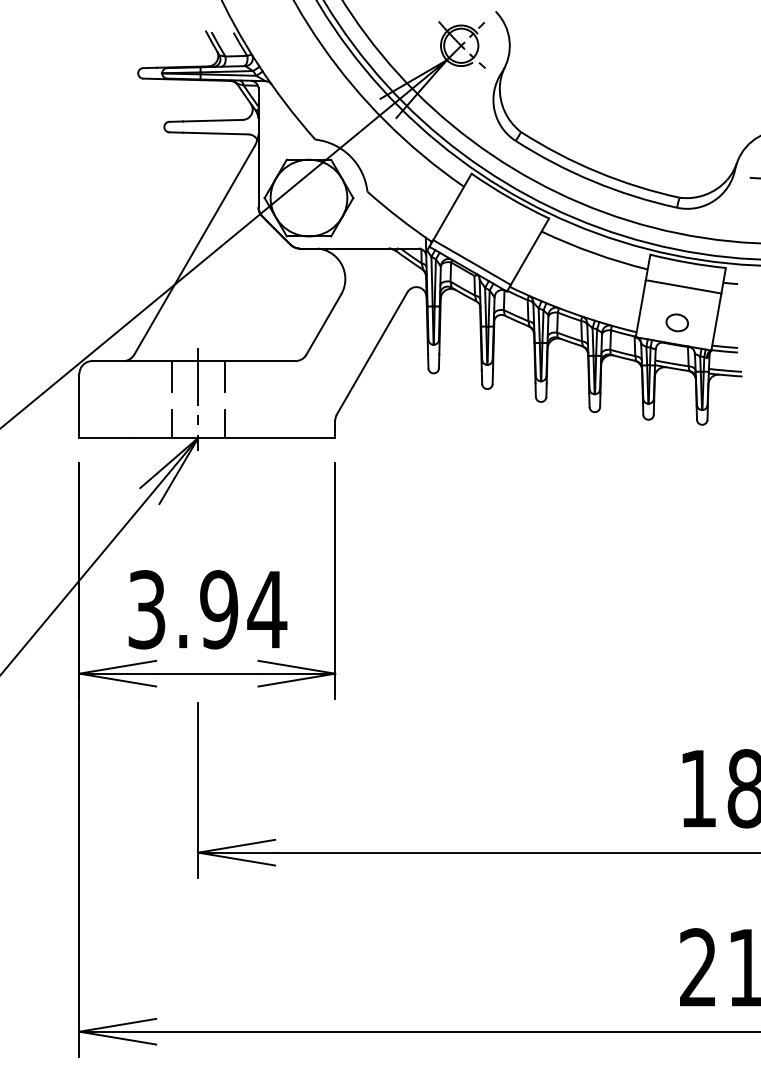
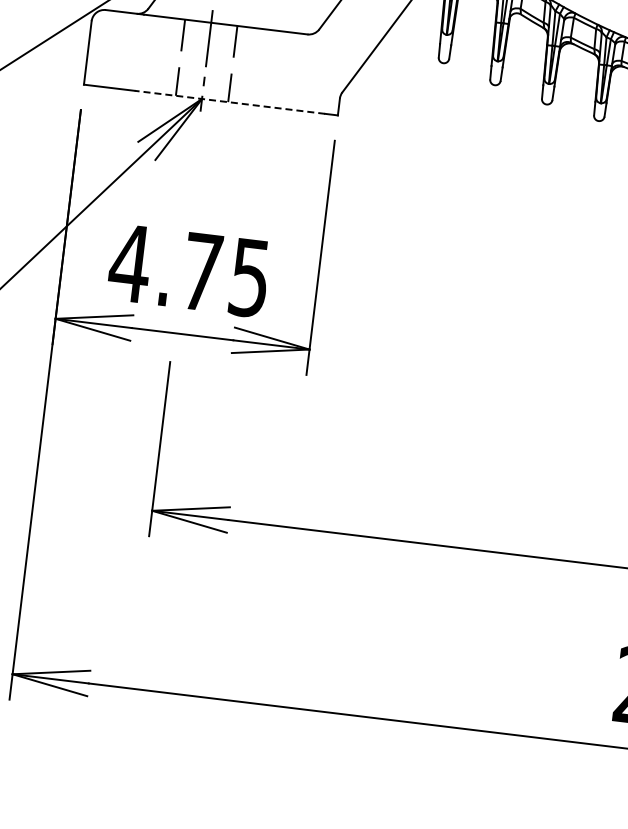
line: (226, 437) -> (229, 101), solid -> dashed
text: (206, 609) -> (189, 270), 3.94 -> 4.75

